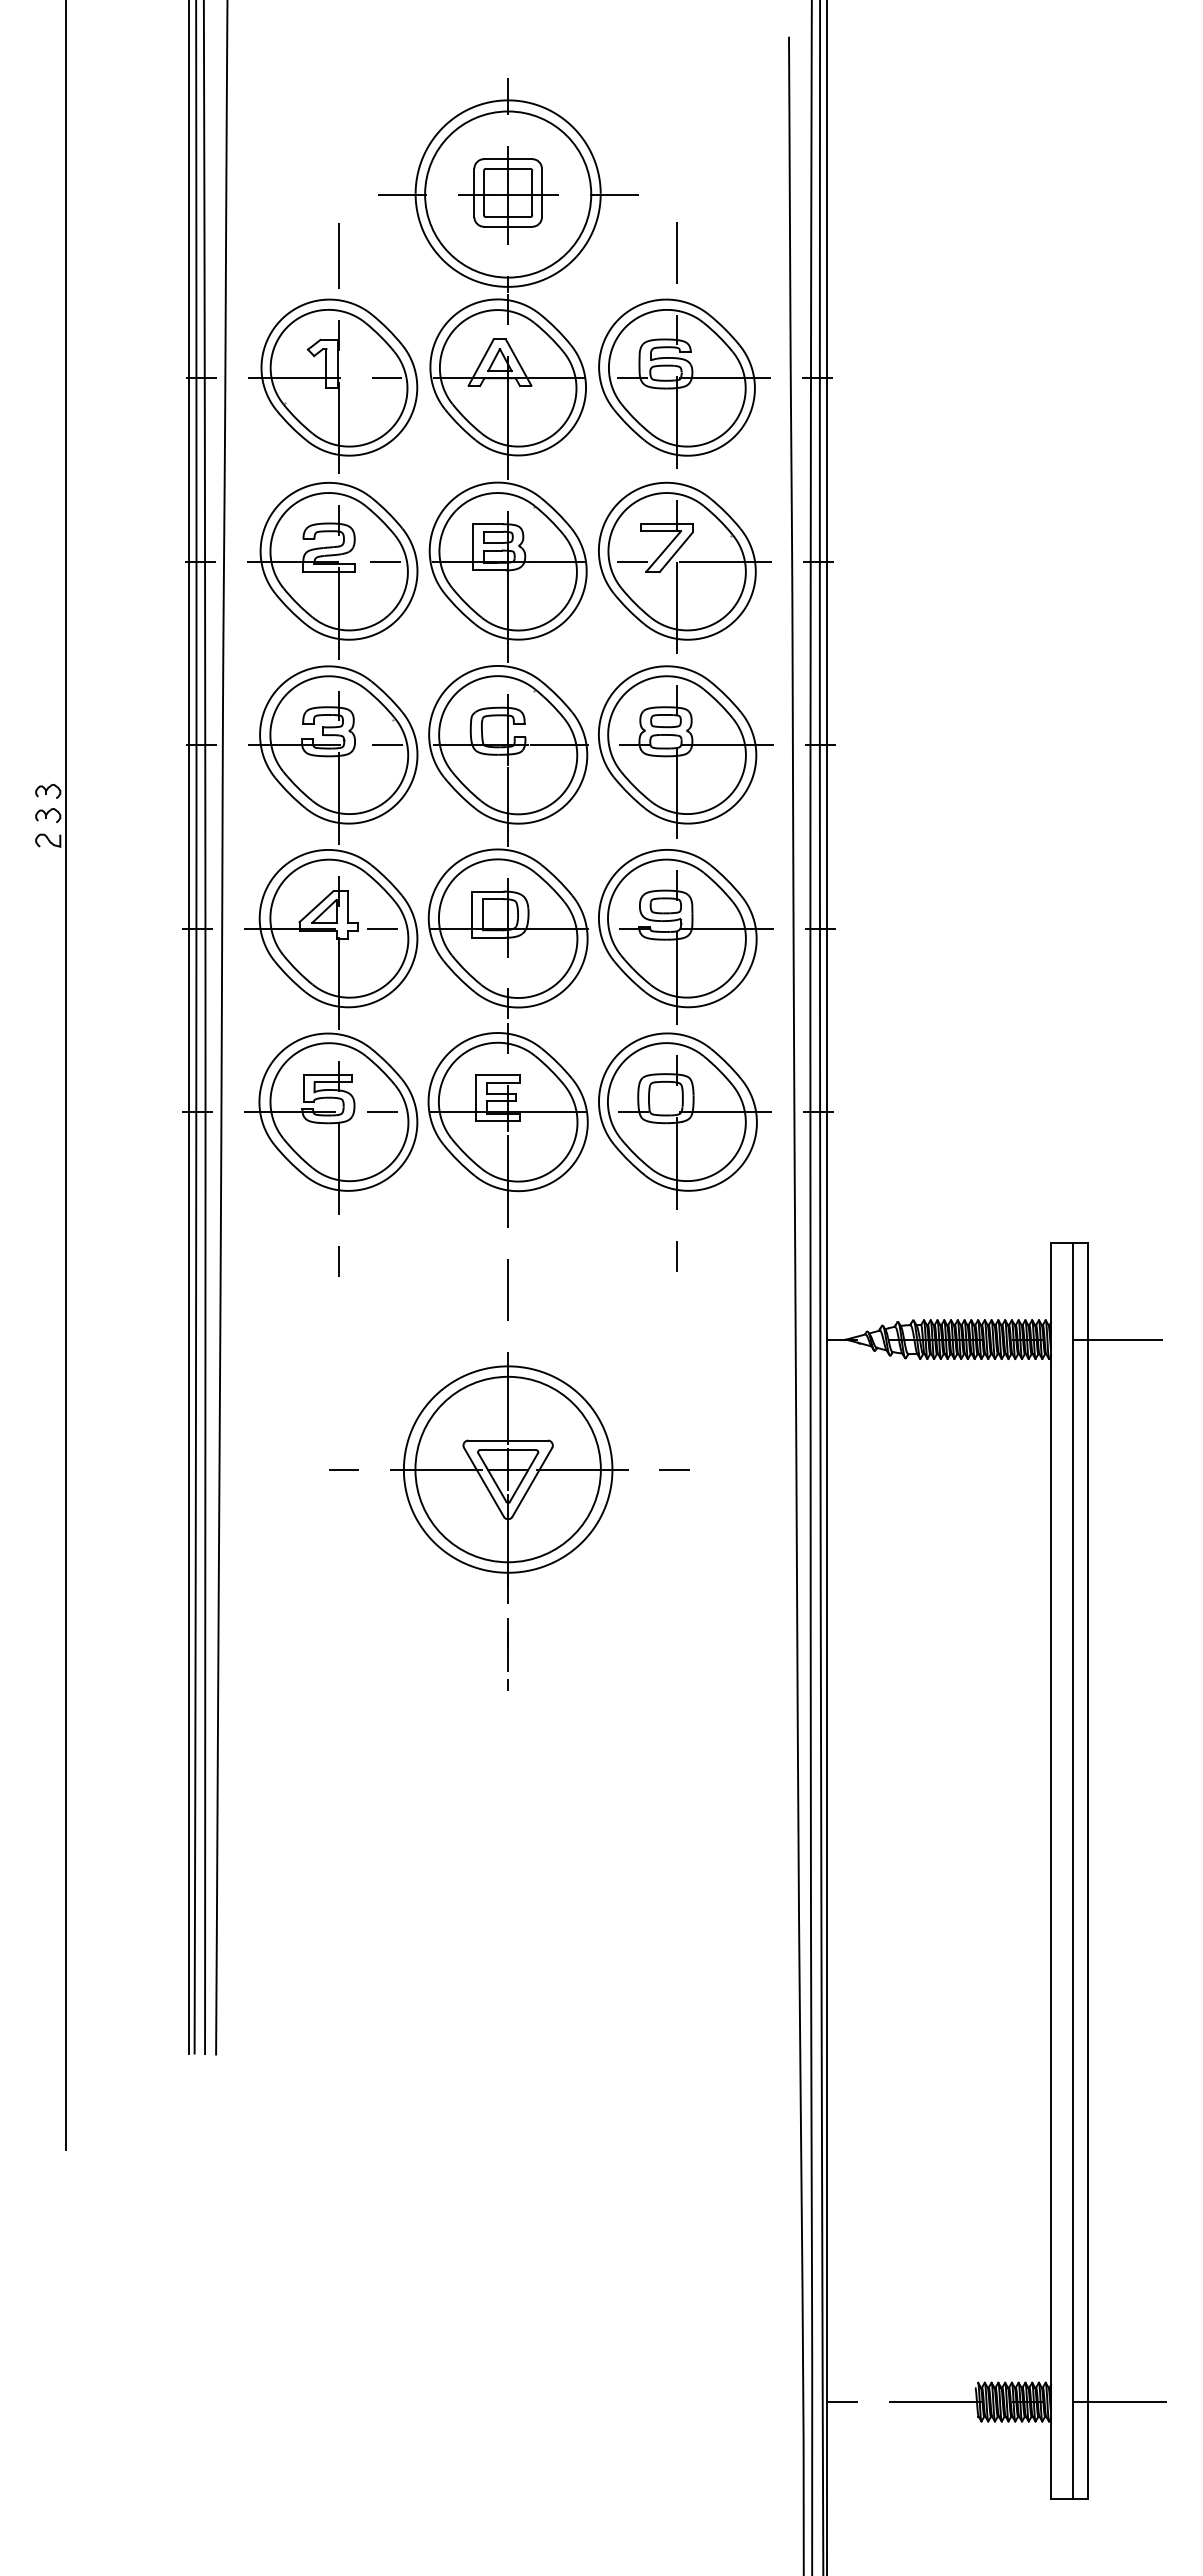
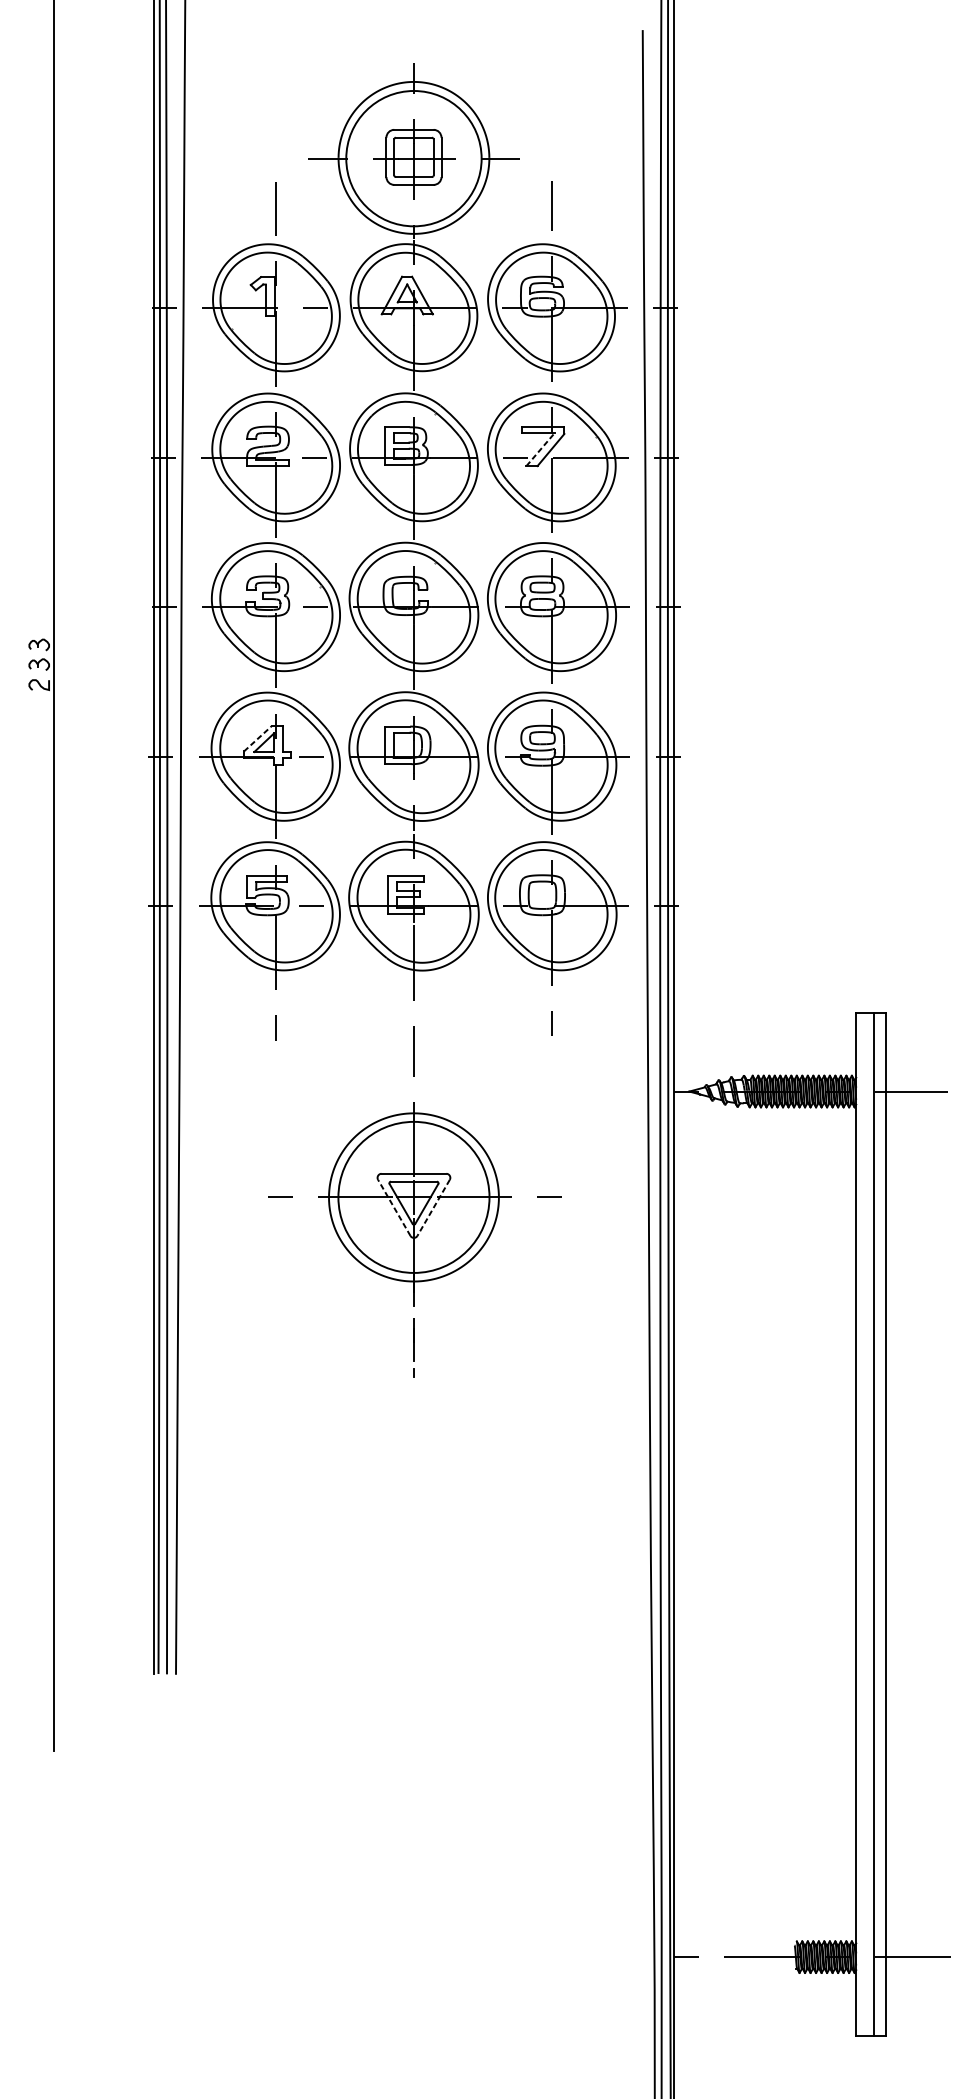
line: (663, 551) -> (540, 449), solid -> dashed
line: (316, 906) -> (257, 738), solid -> dashed
line: (484, 1482) -> (394, 1207), solid -> dashed
line: (532, 1482) -> (433, 1207), solid -> dashed

